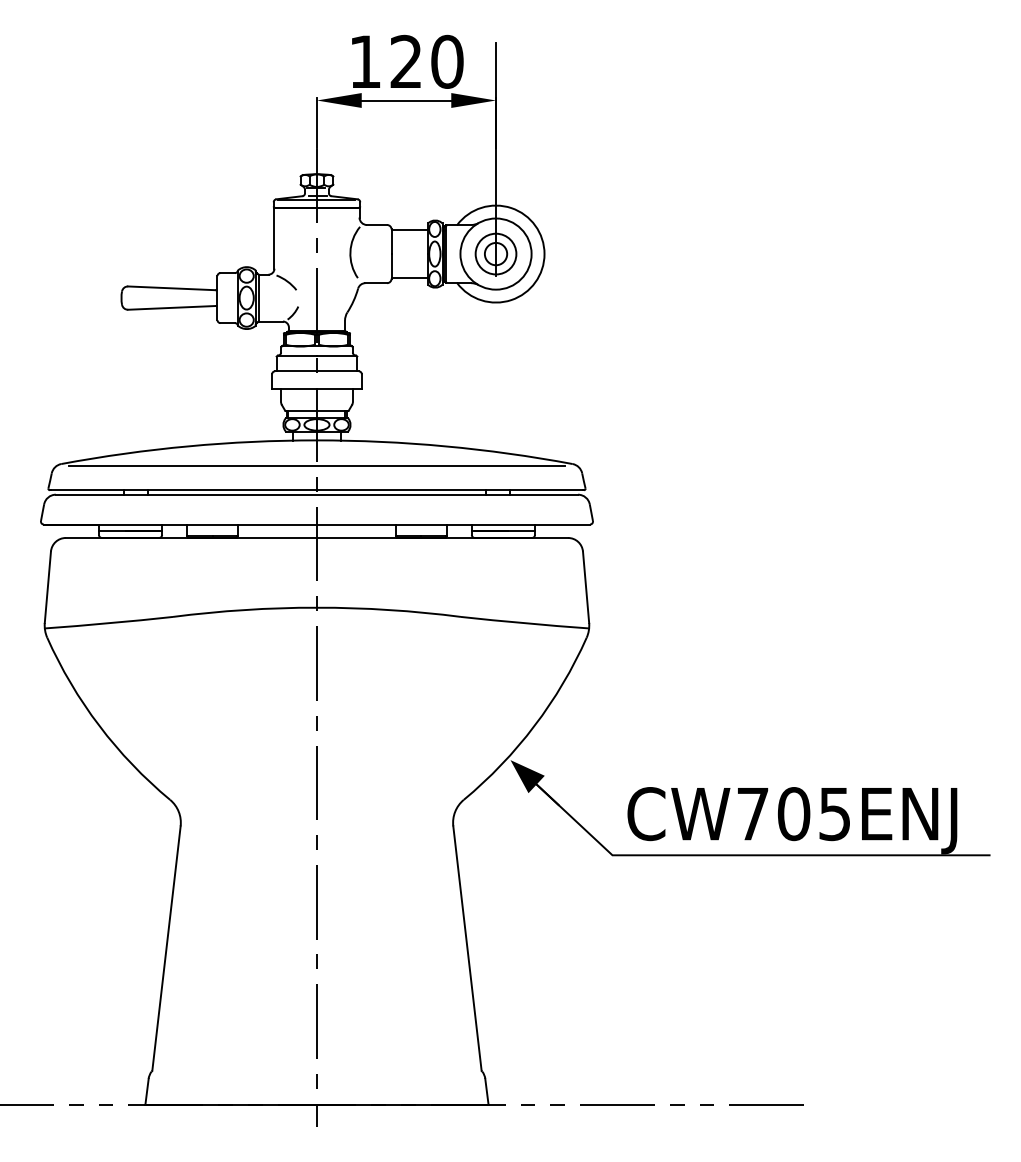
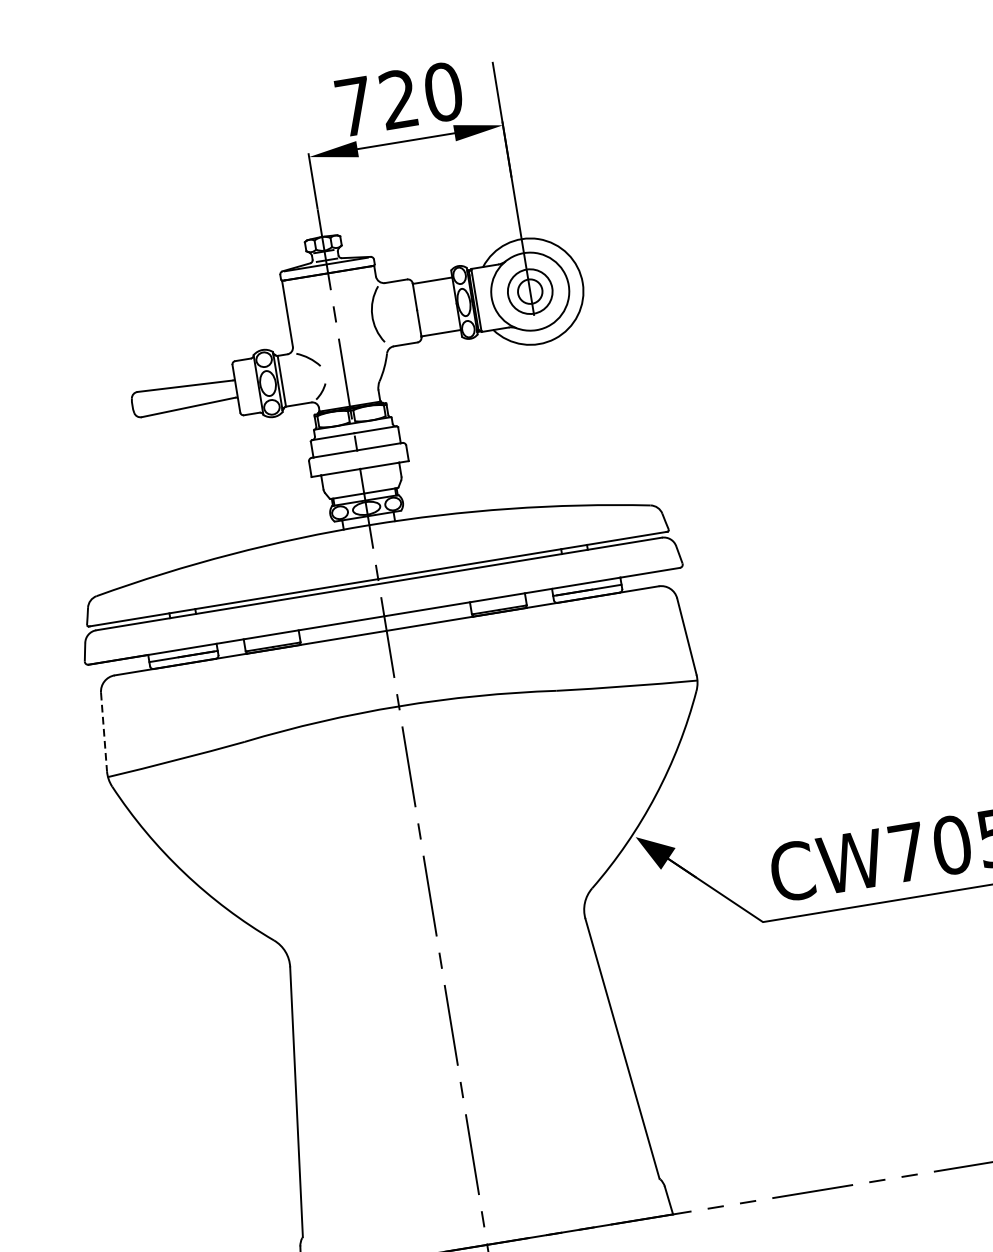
text: (365, 61) -> (354, 106), 120 -> 720
line: (316, 466) -> (373, 553), removed
line: (47, 587) -> (103, 732), solid -> dashed

